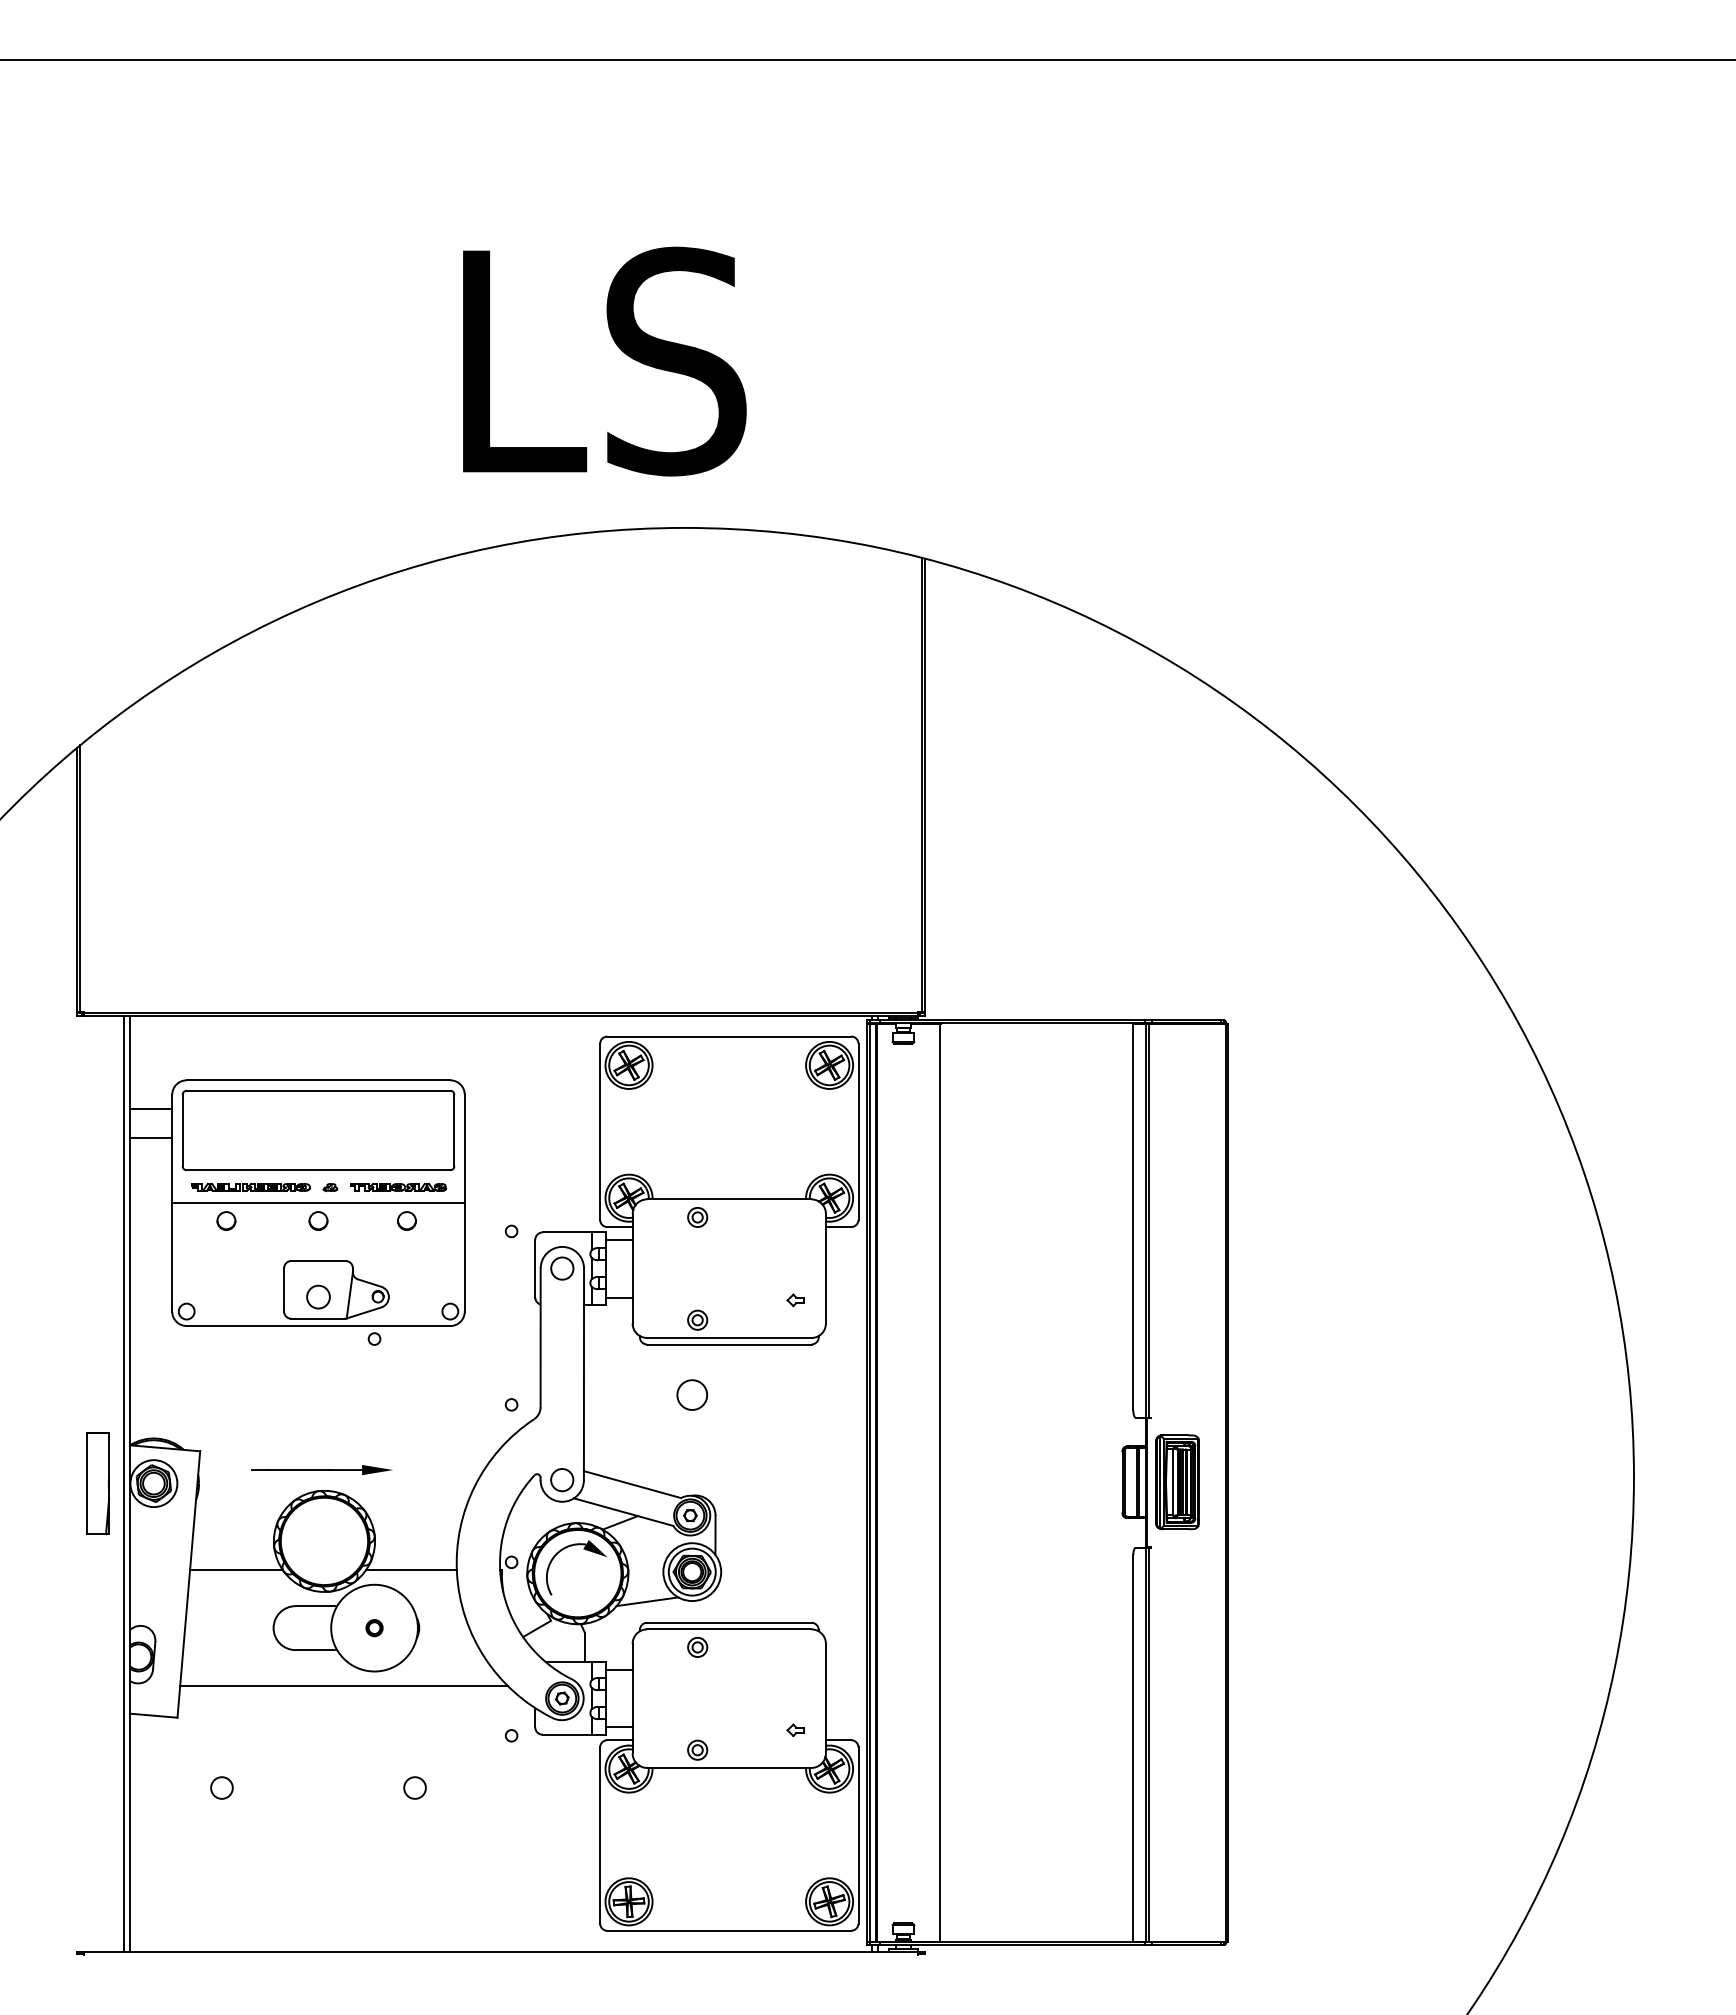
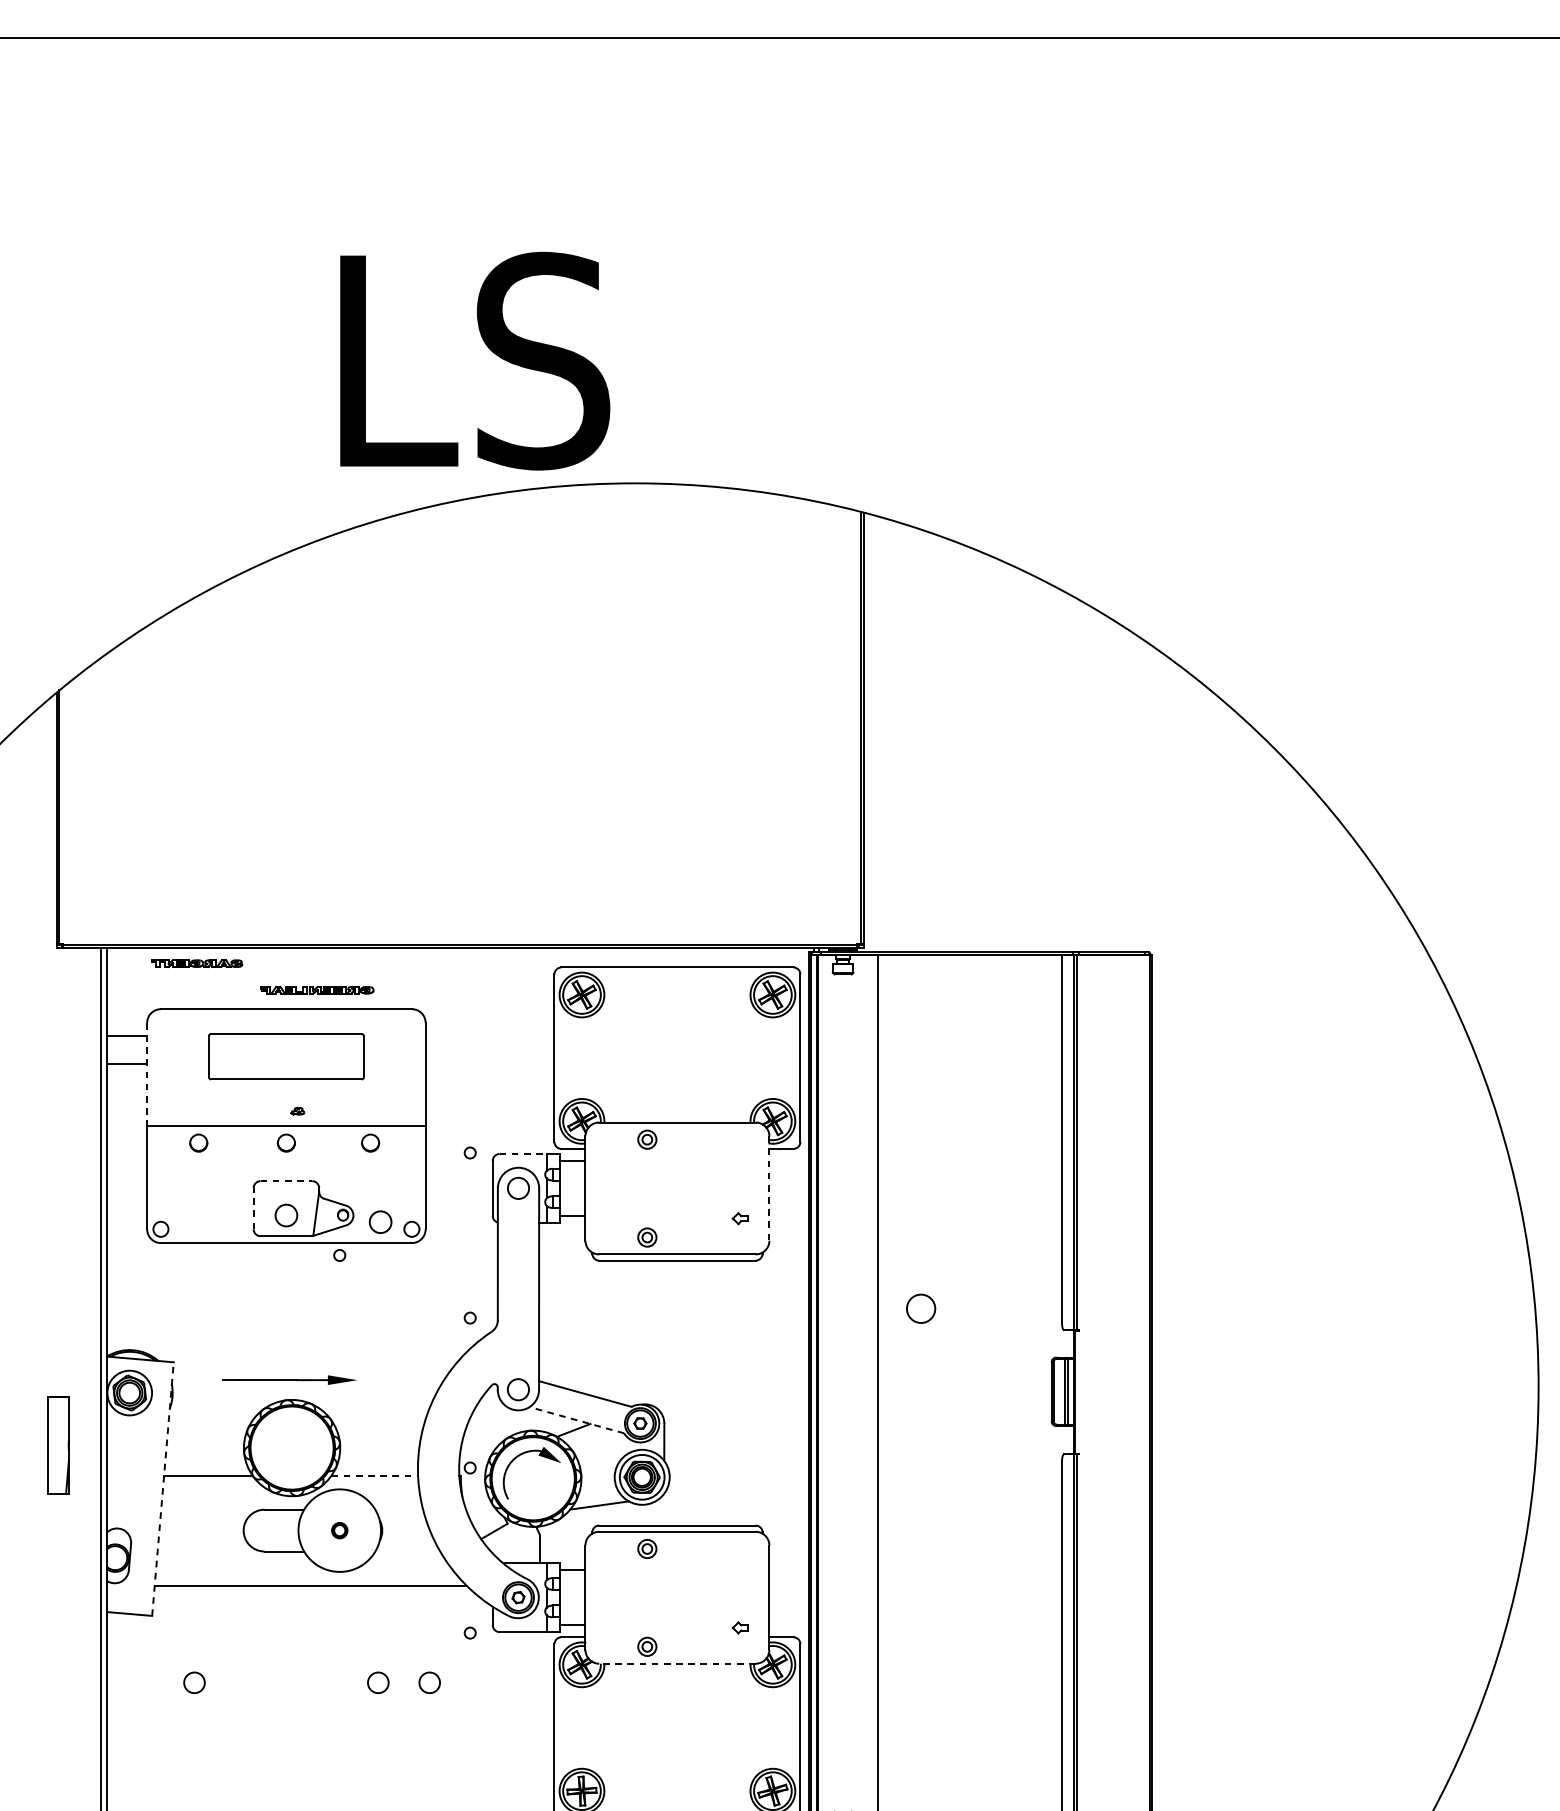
text: (604, 361) -> (474, 361), moved
part: (318, 1129) -> (286, 1055), size x0.6
line: (172, 1149) -> (147, 1075), solid -> dashed
part: (250, 1186) -> (316, 989), moved
part: (398, 1186) -> (196, 962), moved
line: (567, 1232) -> (523, 1154), solid -> dashed
line: (319, 1261) -> (287, 1181), solid -> dashed
line: (825, 1268) -> (769, 1188), solid -> dashed
line: (284, 1289) -> (254, 1208), solid -> dashed
circle: (417, 1303) -> (380, 1221), added
circle: (692, 1394) -> (921, 1308), moved
part: (1177, 1482) -> (1104, 1392), removed
part: (97, 1483) -> (57, 1445), moved
line: (623, 1512) -> (576, 1420), solid -> dashed
line: (411, 1570) -> (374, 1475), solid -> dashed
line: (188, 1584) -> (162, 1489), solid -> dashed
line: (728, 1767) -> (676, 1663), solid -> dashed
circle: (468, 1787) -> (429, 1682), added

